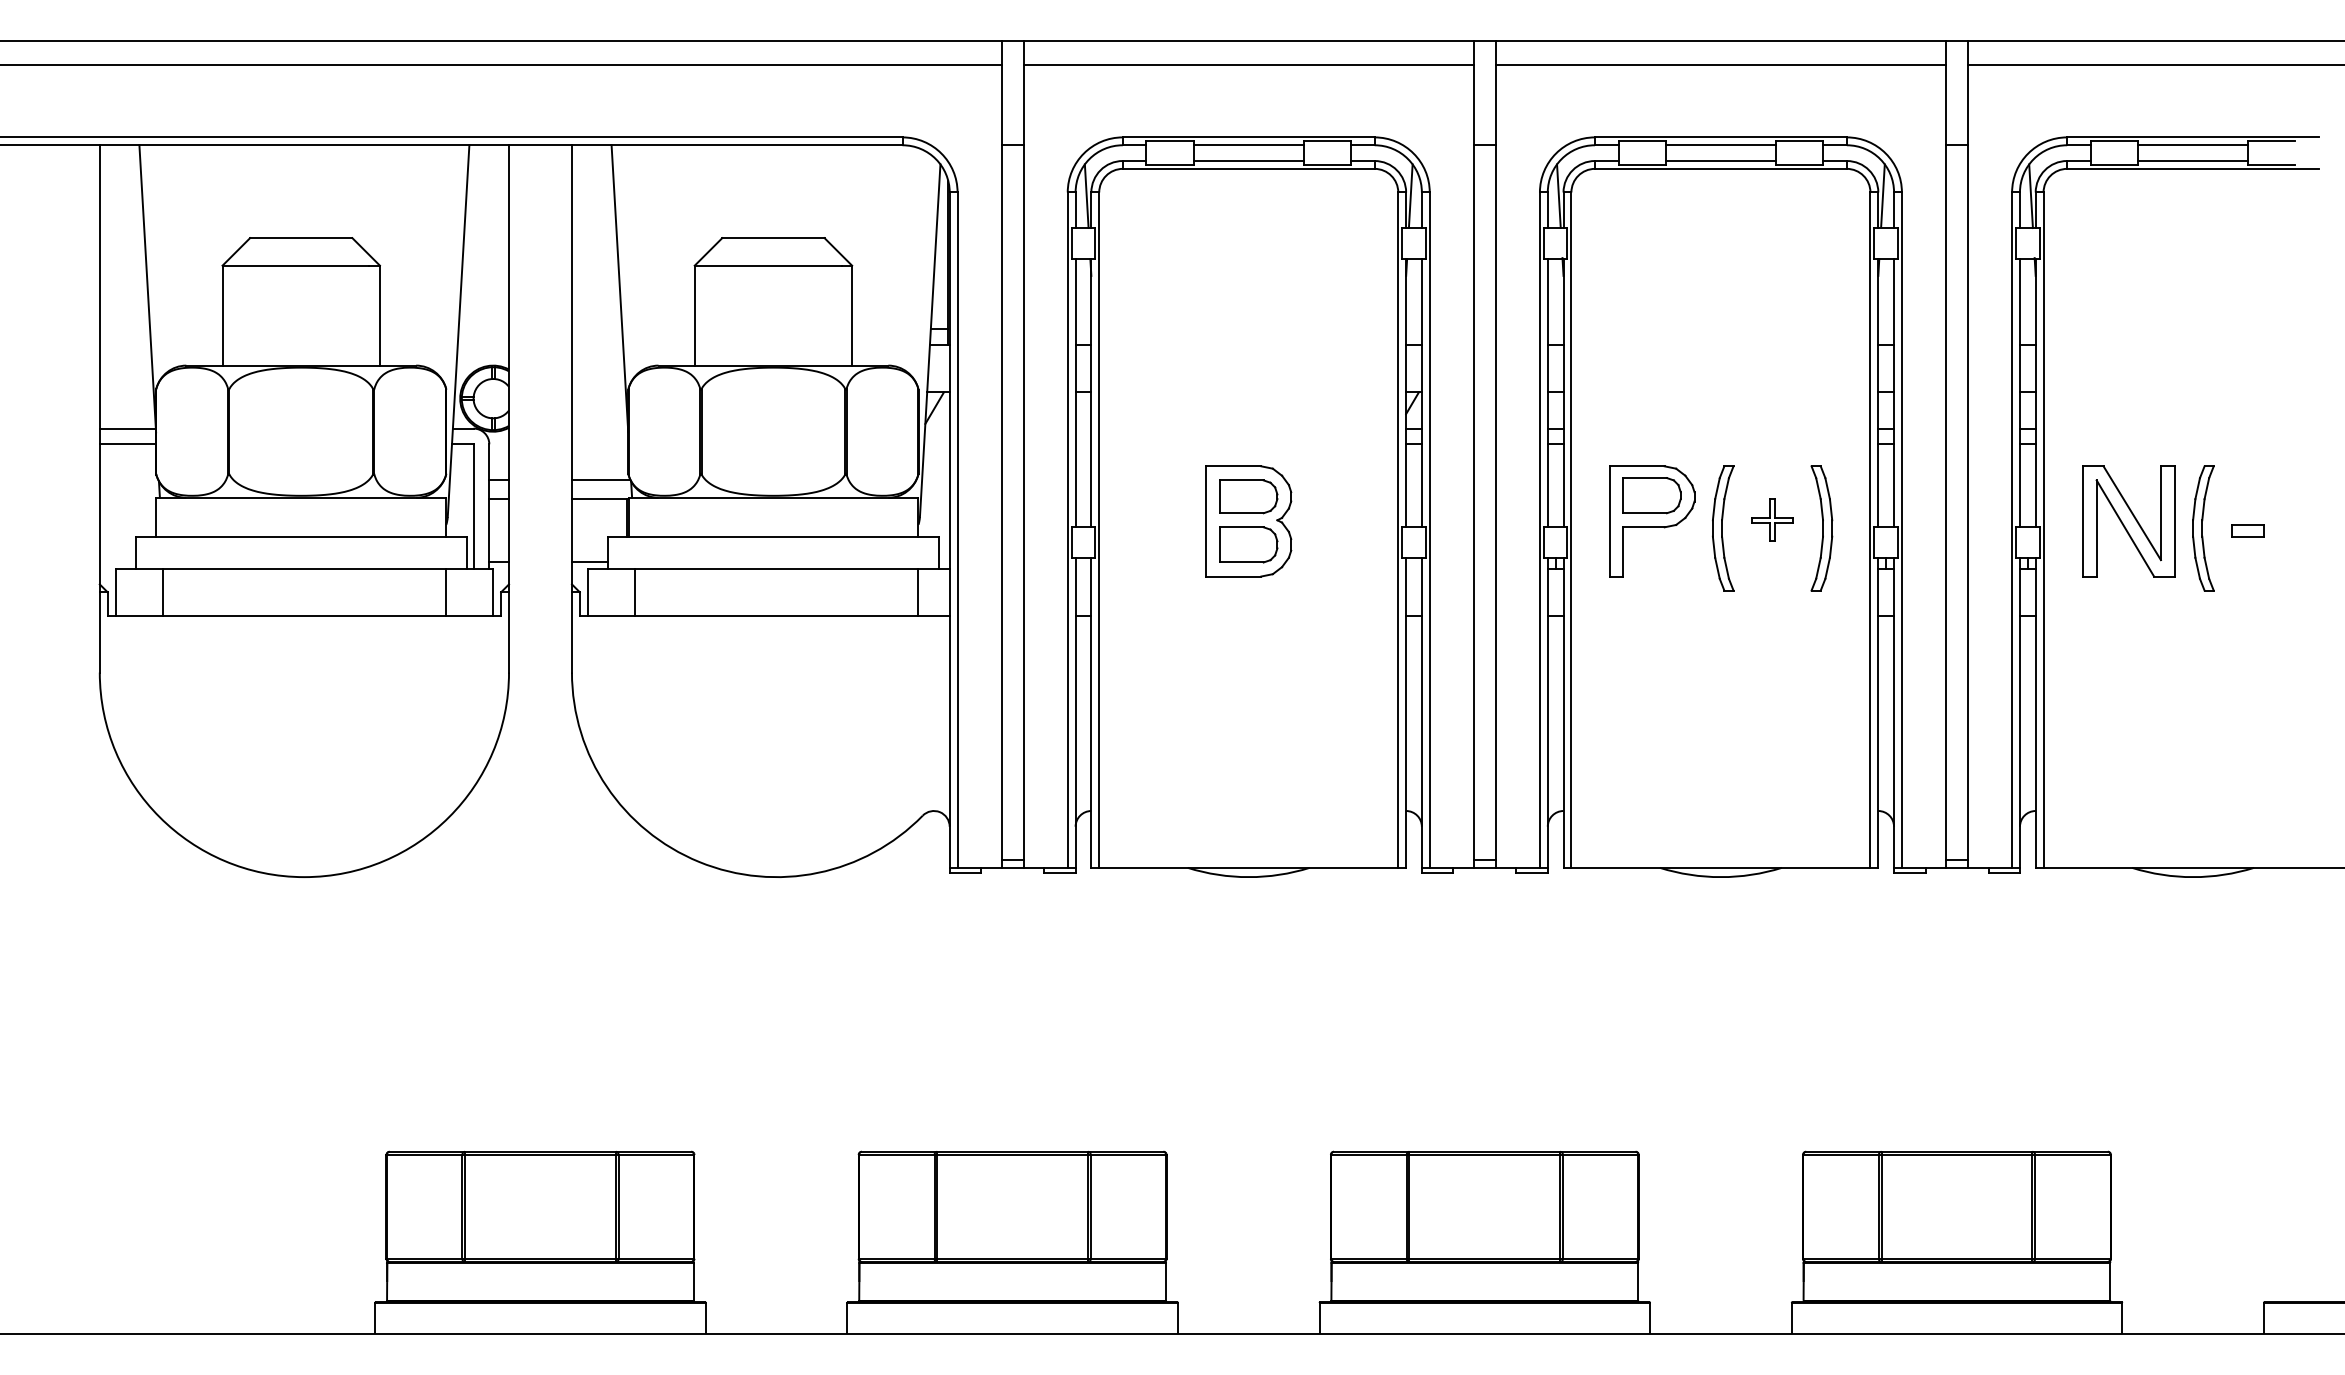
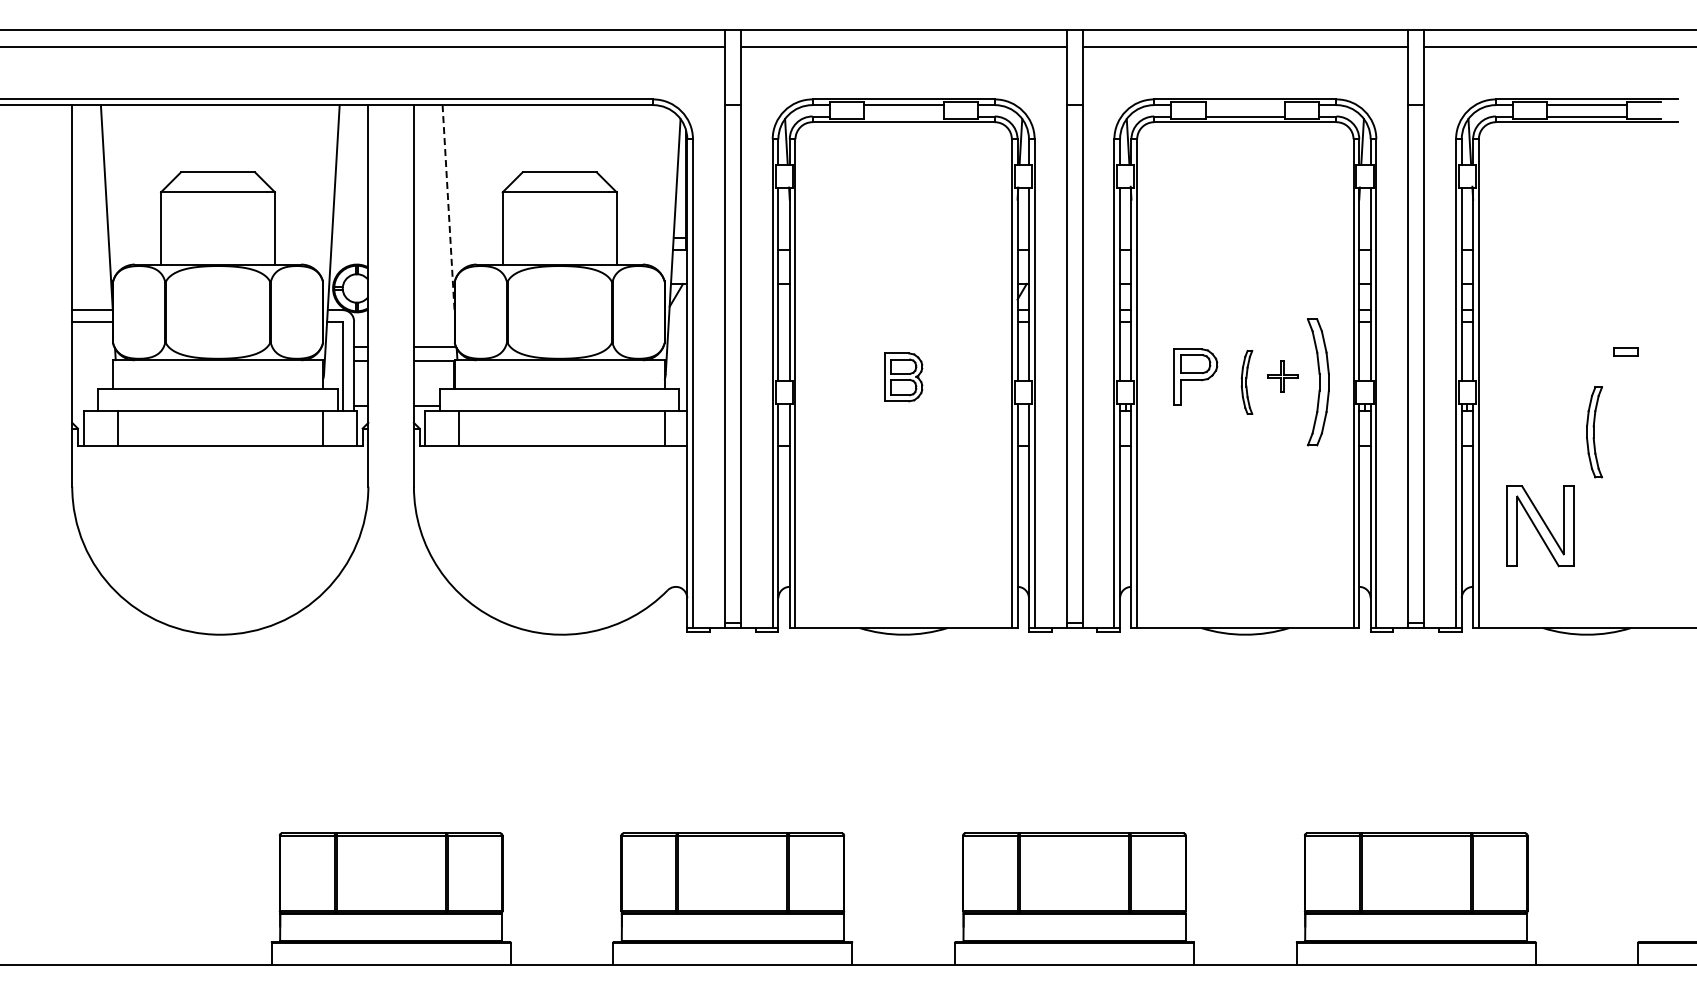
line: (1721, 145) -> (1245, 105), removed
line: (1248, 160) -> (903, 116), removed
line: (619, 289) -> (448, 209), solid -> dashed
part: (1652, 520) -> (1195, 376), size x0.7
part: (1248, 521) -> (903, 377), size x0.6
part: (2128, 521) -> (1540, 526), moved
part: (1722, 528) -> (1246, 382), size x0.7
part: (1821, 528) -> (1318, 382), size x1.4
part: (2203, 528) -> (1594, 432), moved
part: (2247, 529) -> (1625, 351), moved

